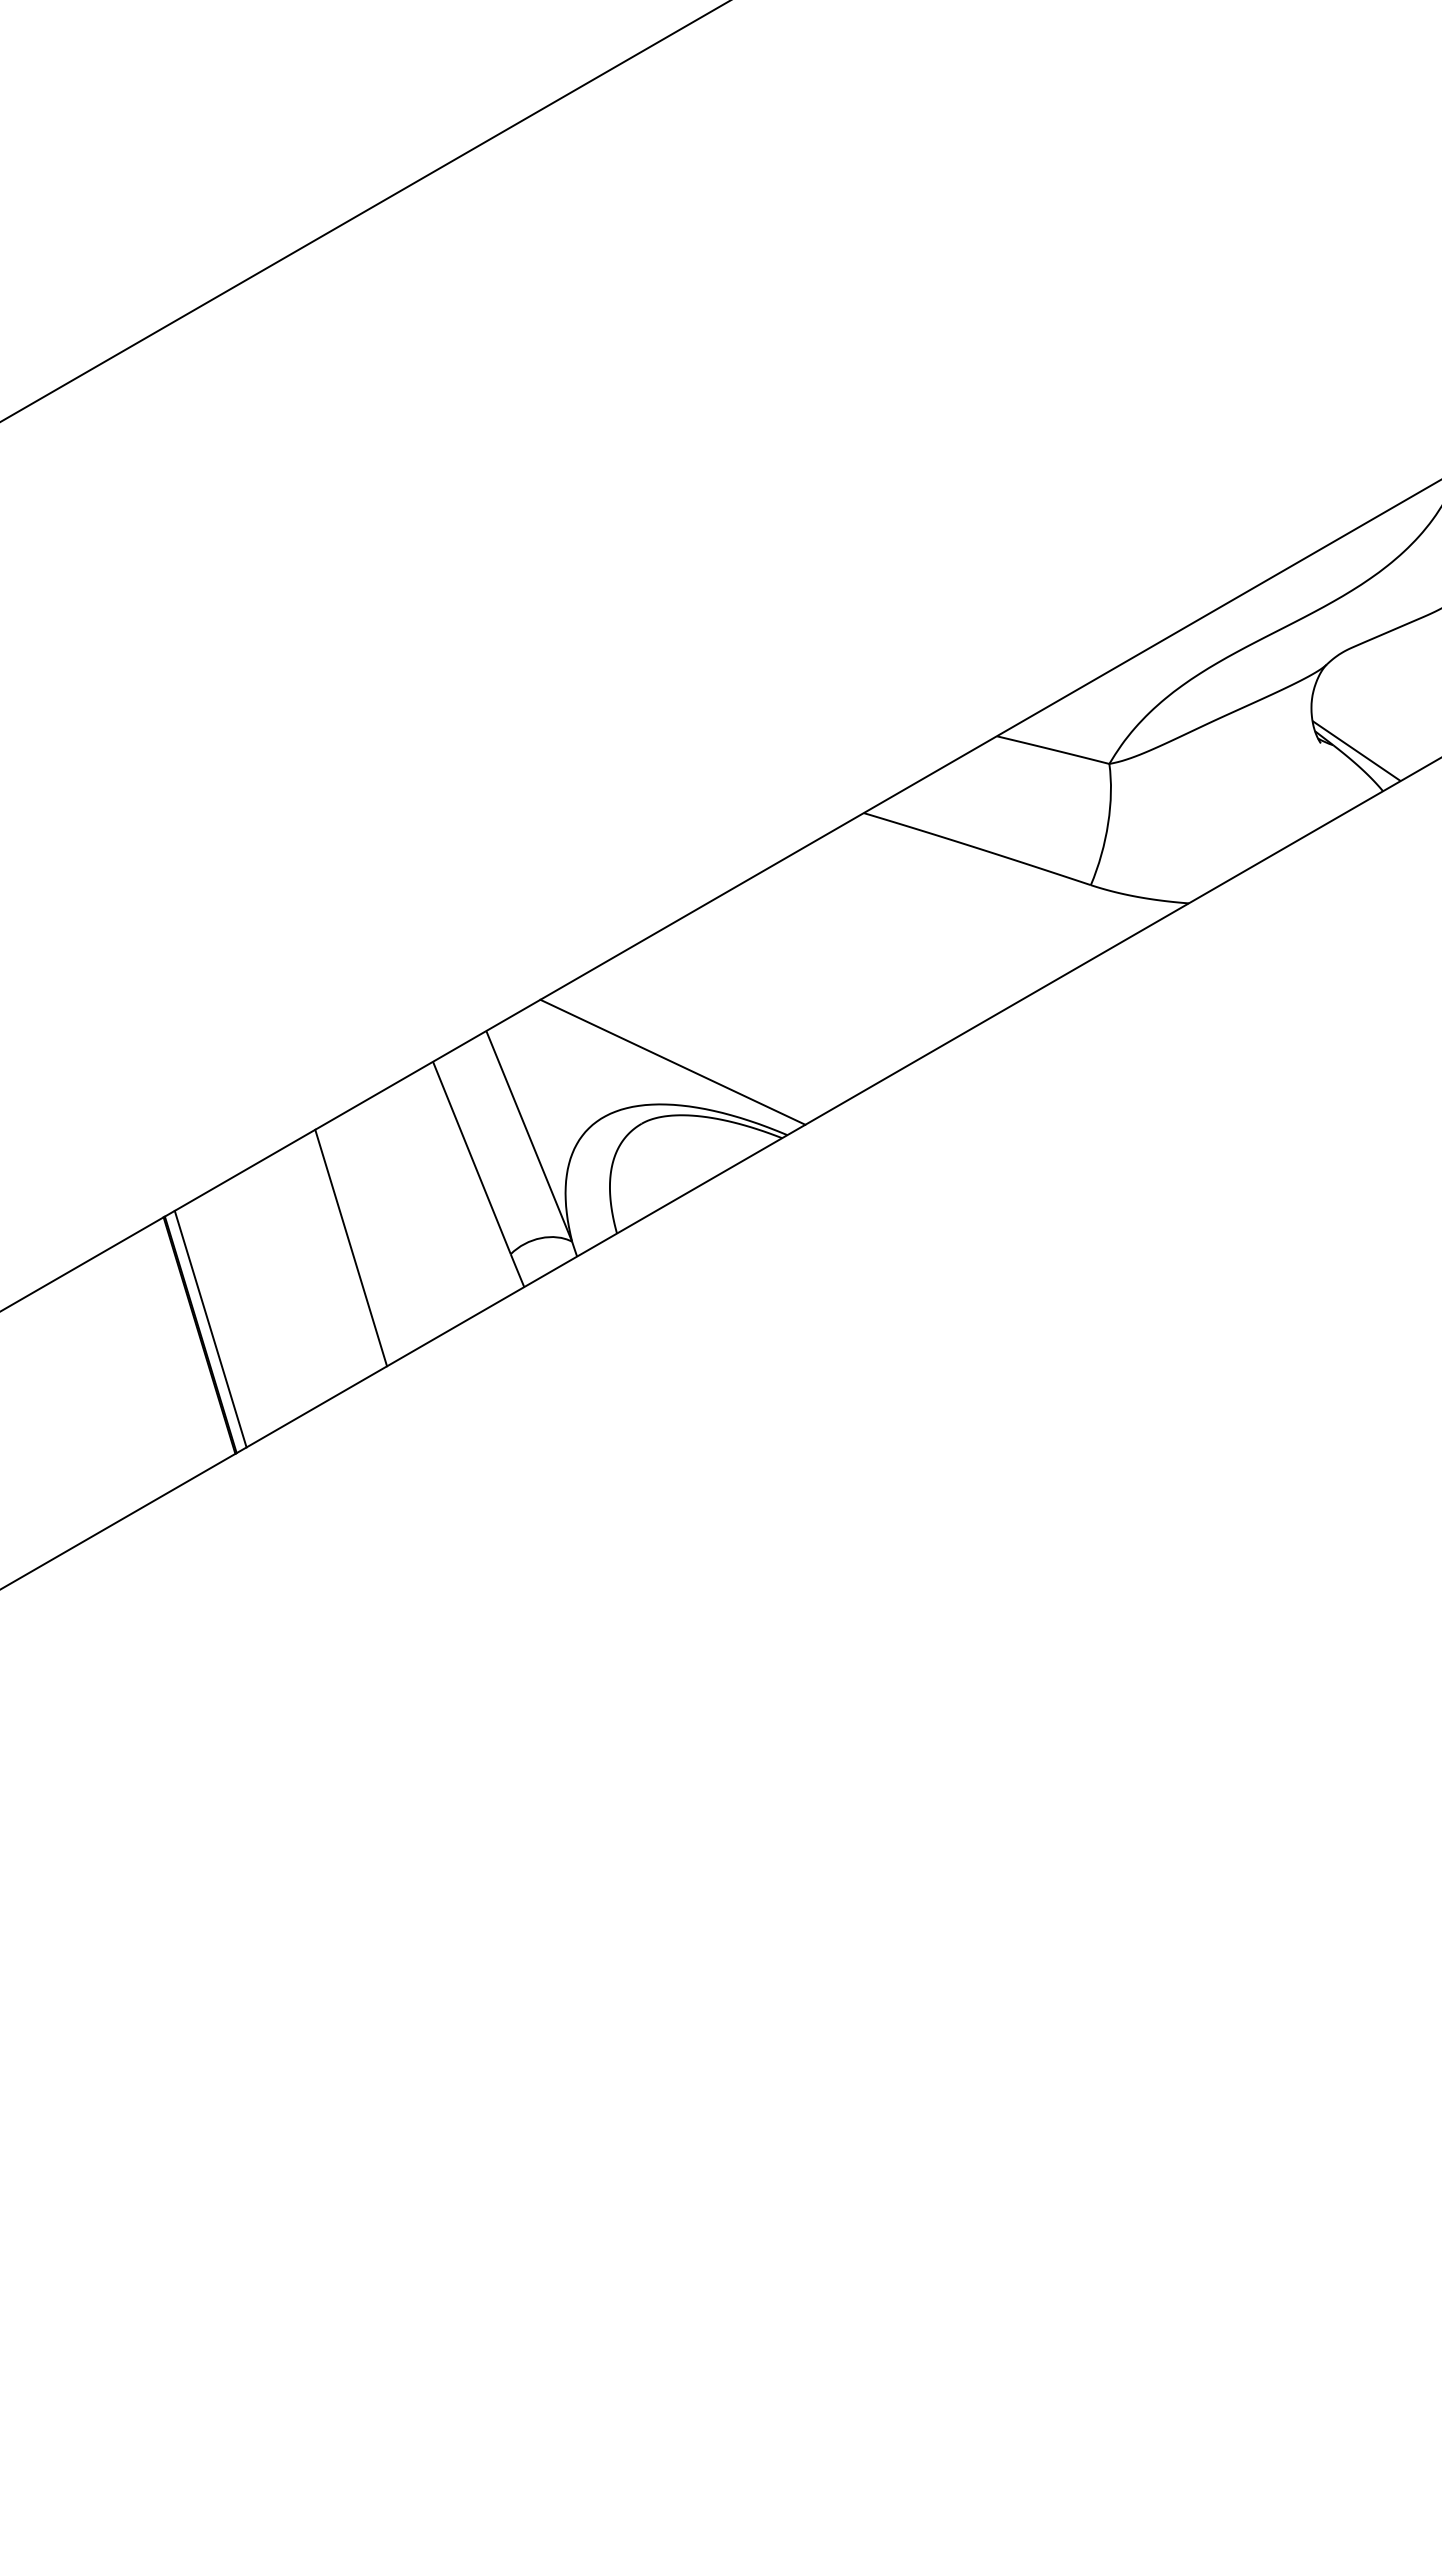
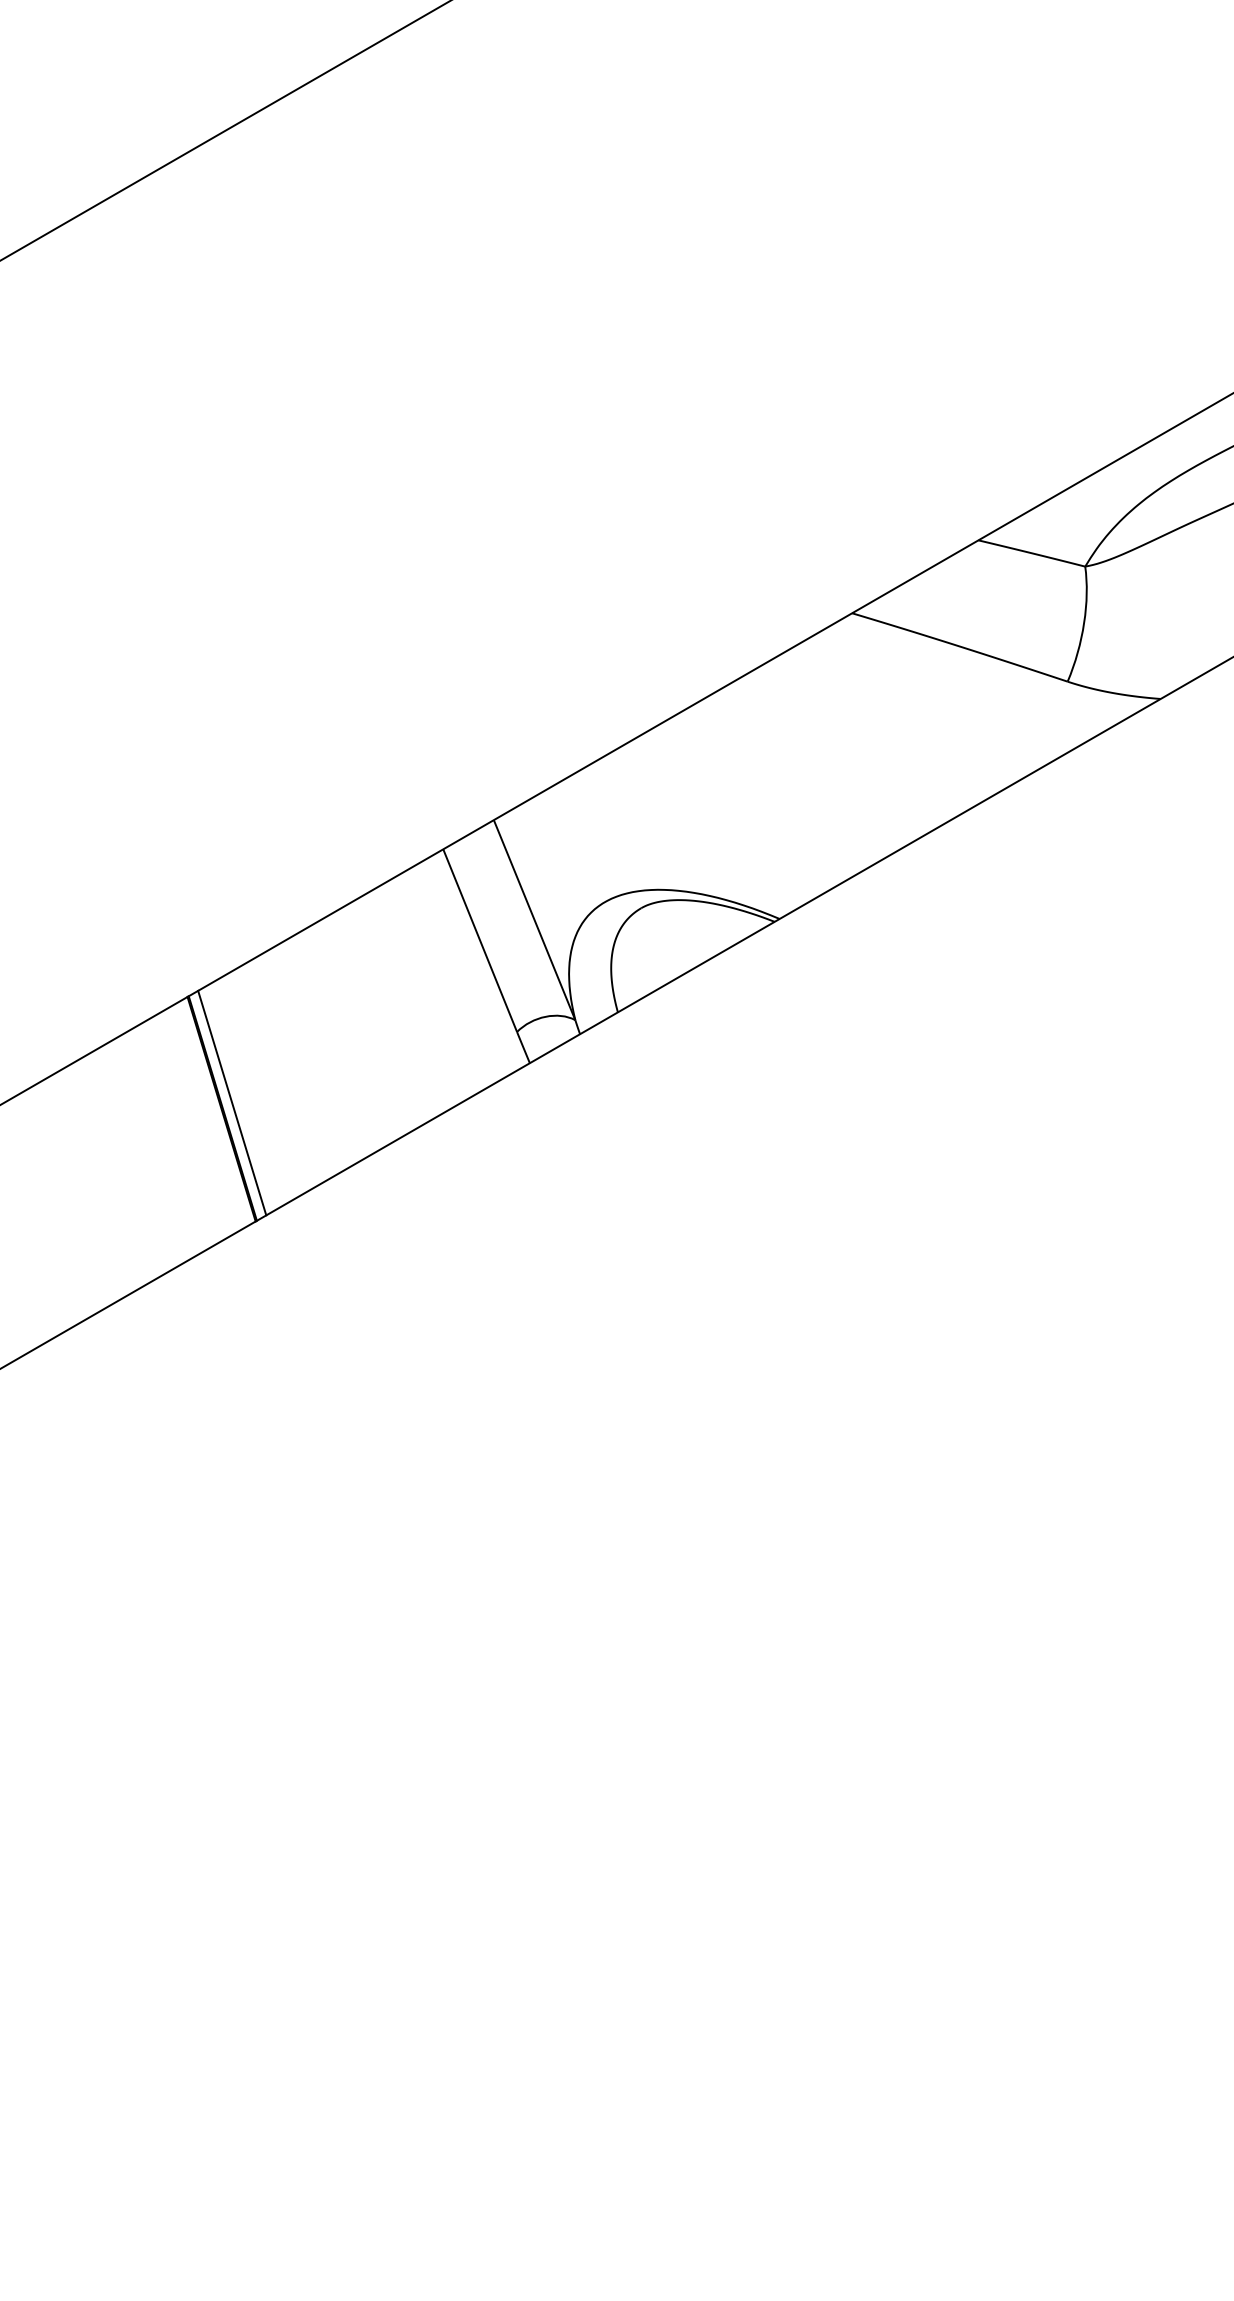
line: (672, 1061) -> (670, 849), removed
line: (351, 1247) -> (365, 1025), removed

